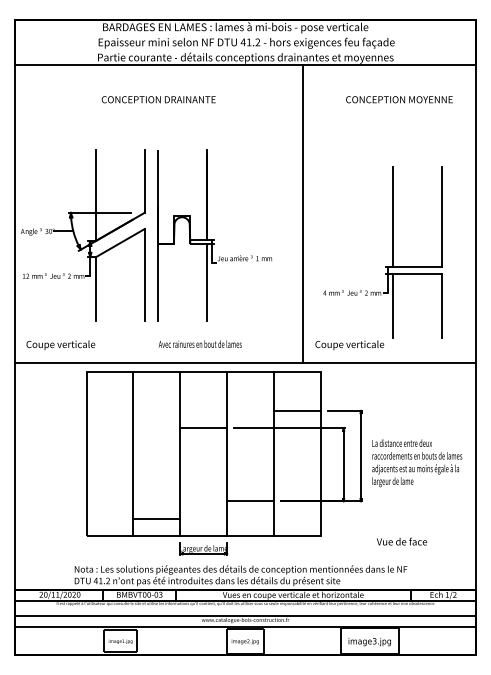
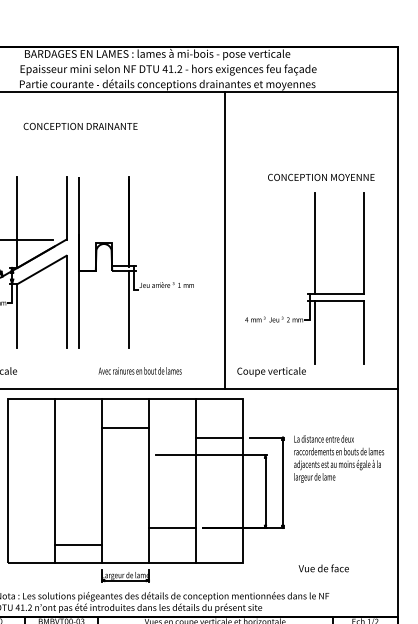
text: (399, 99) -> (321, 177), moved
text: (199, 343) -> (139, 370), moved
line: (203, 428) -> (125, 428), moved
text: (417, 463) -> (339, 459), moved

